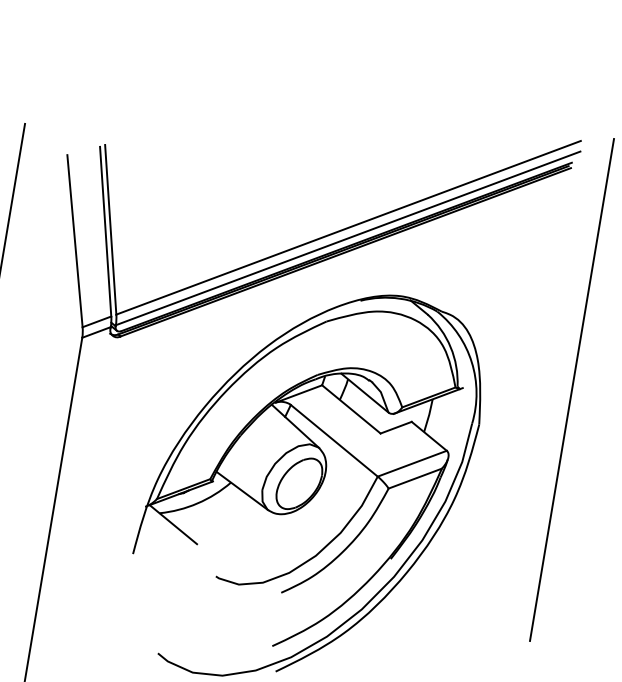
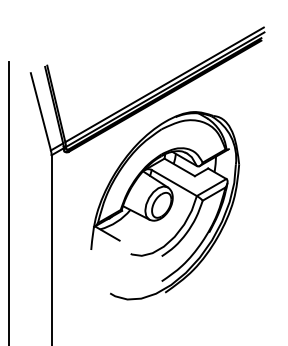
line: (571, 389) -> (278, 141), removed

